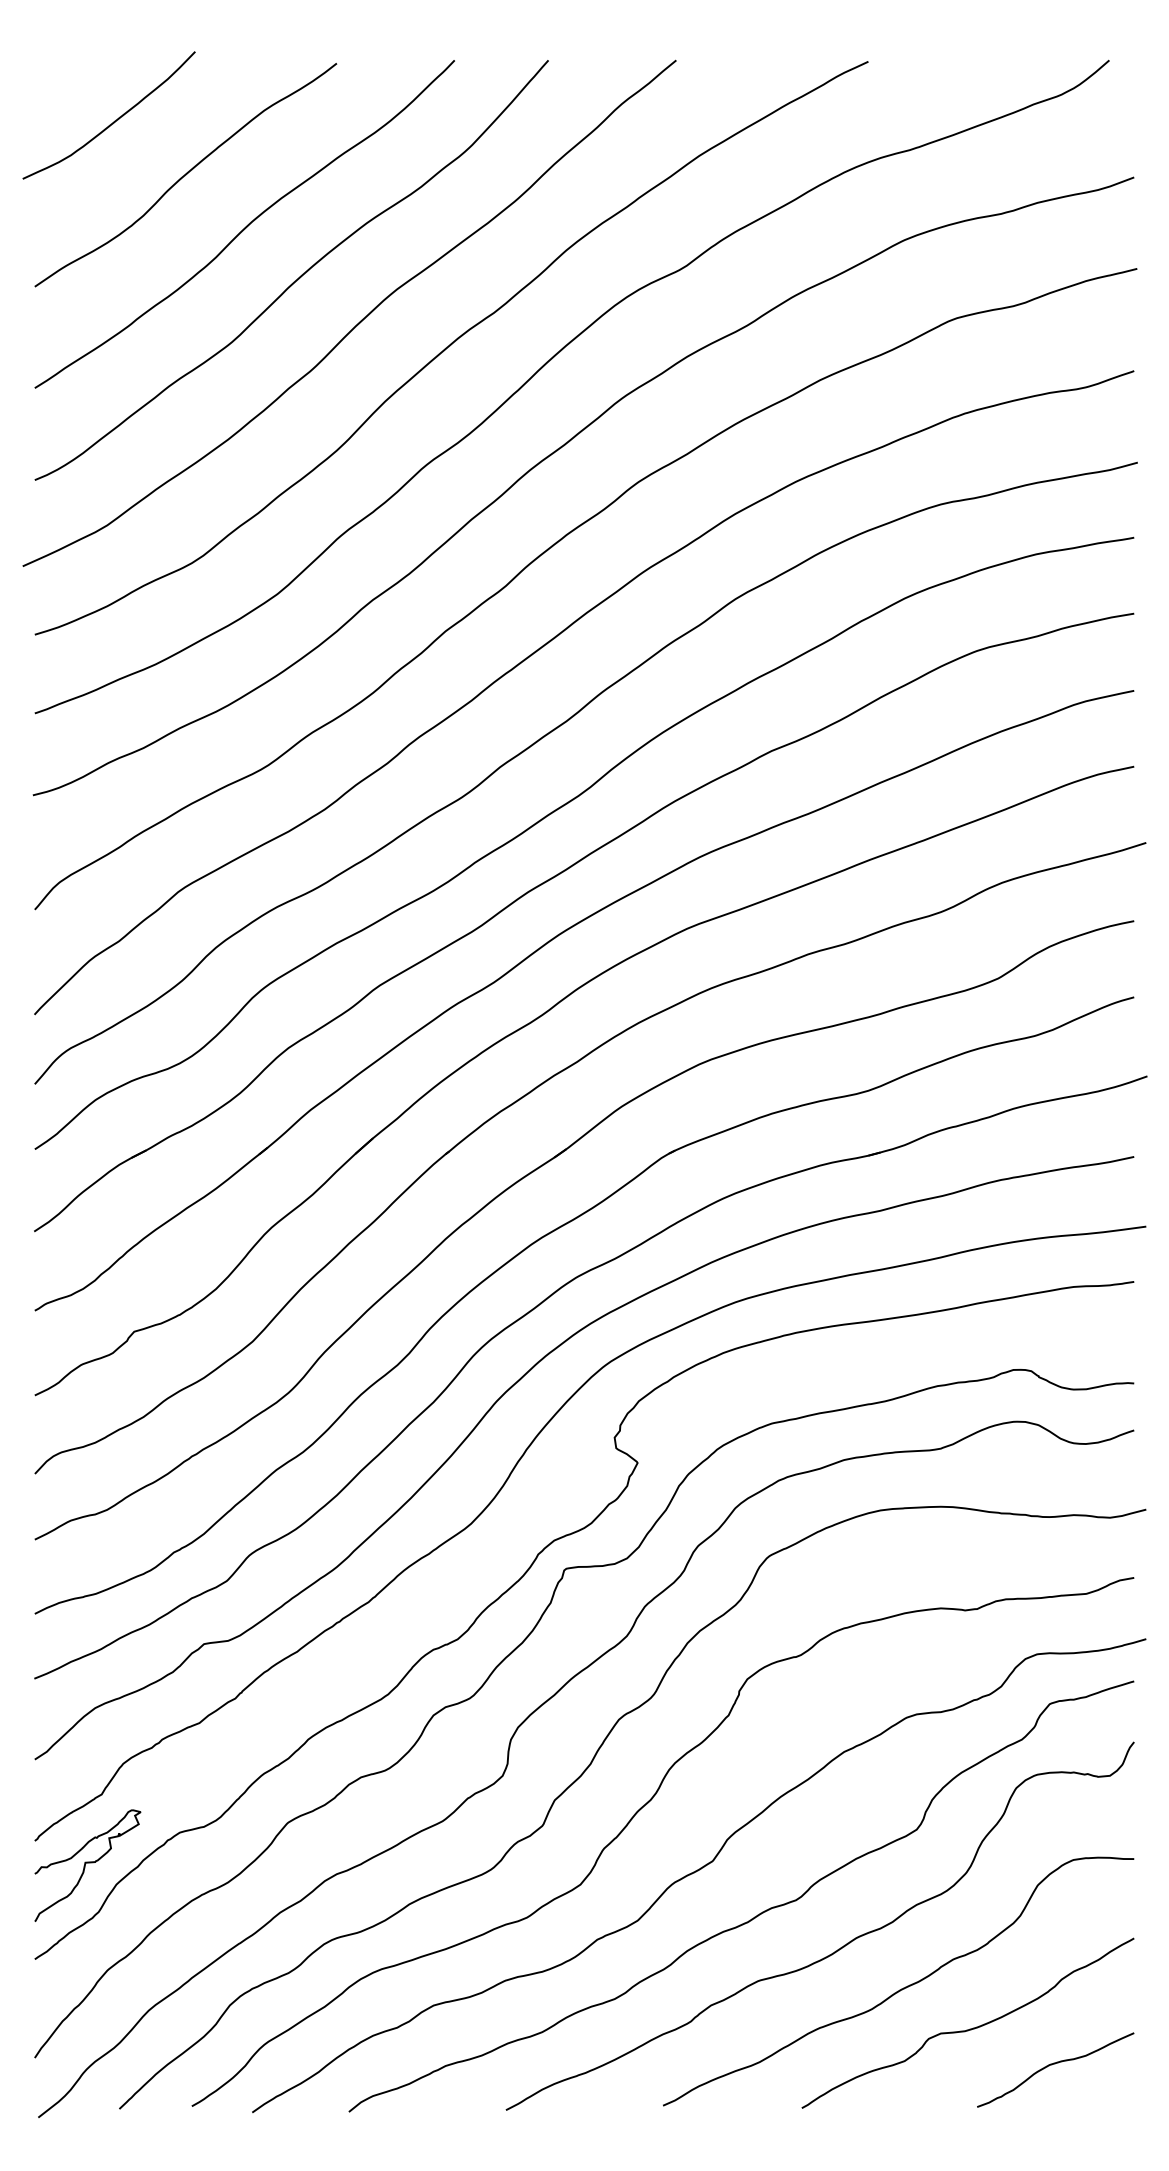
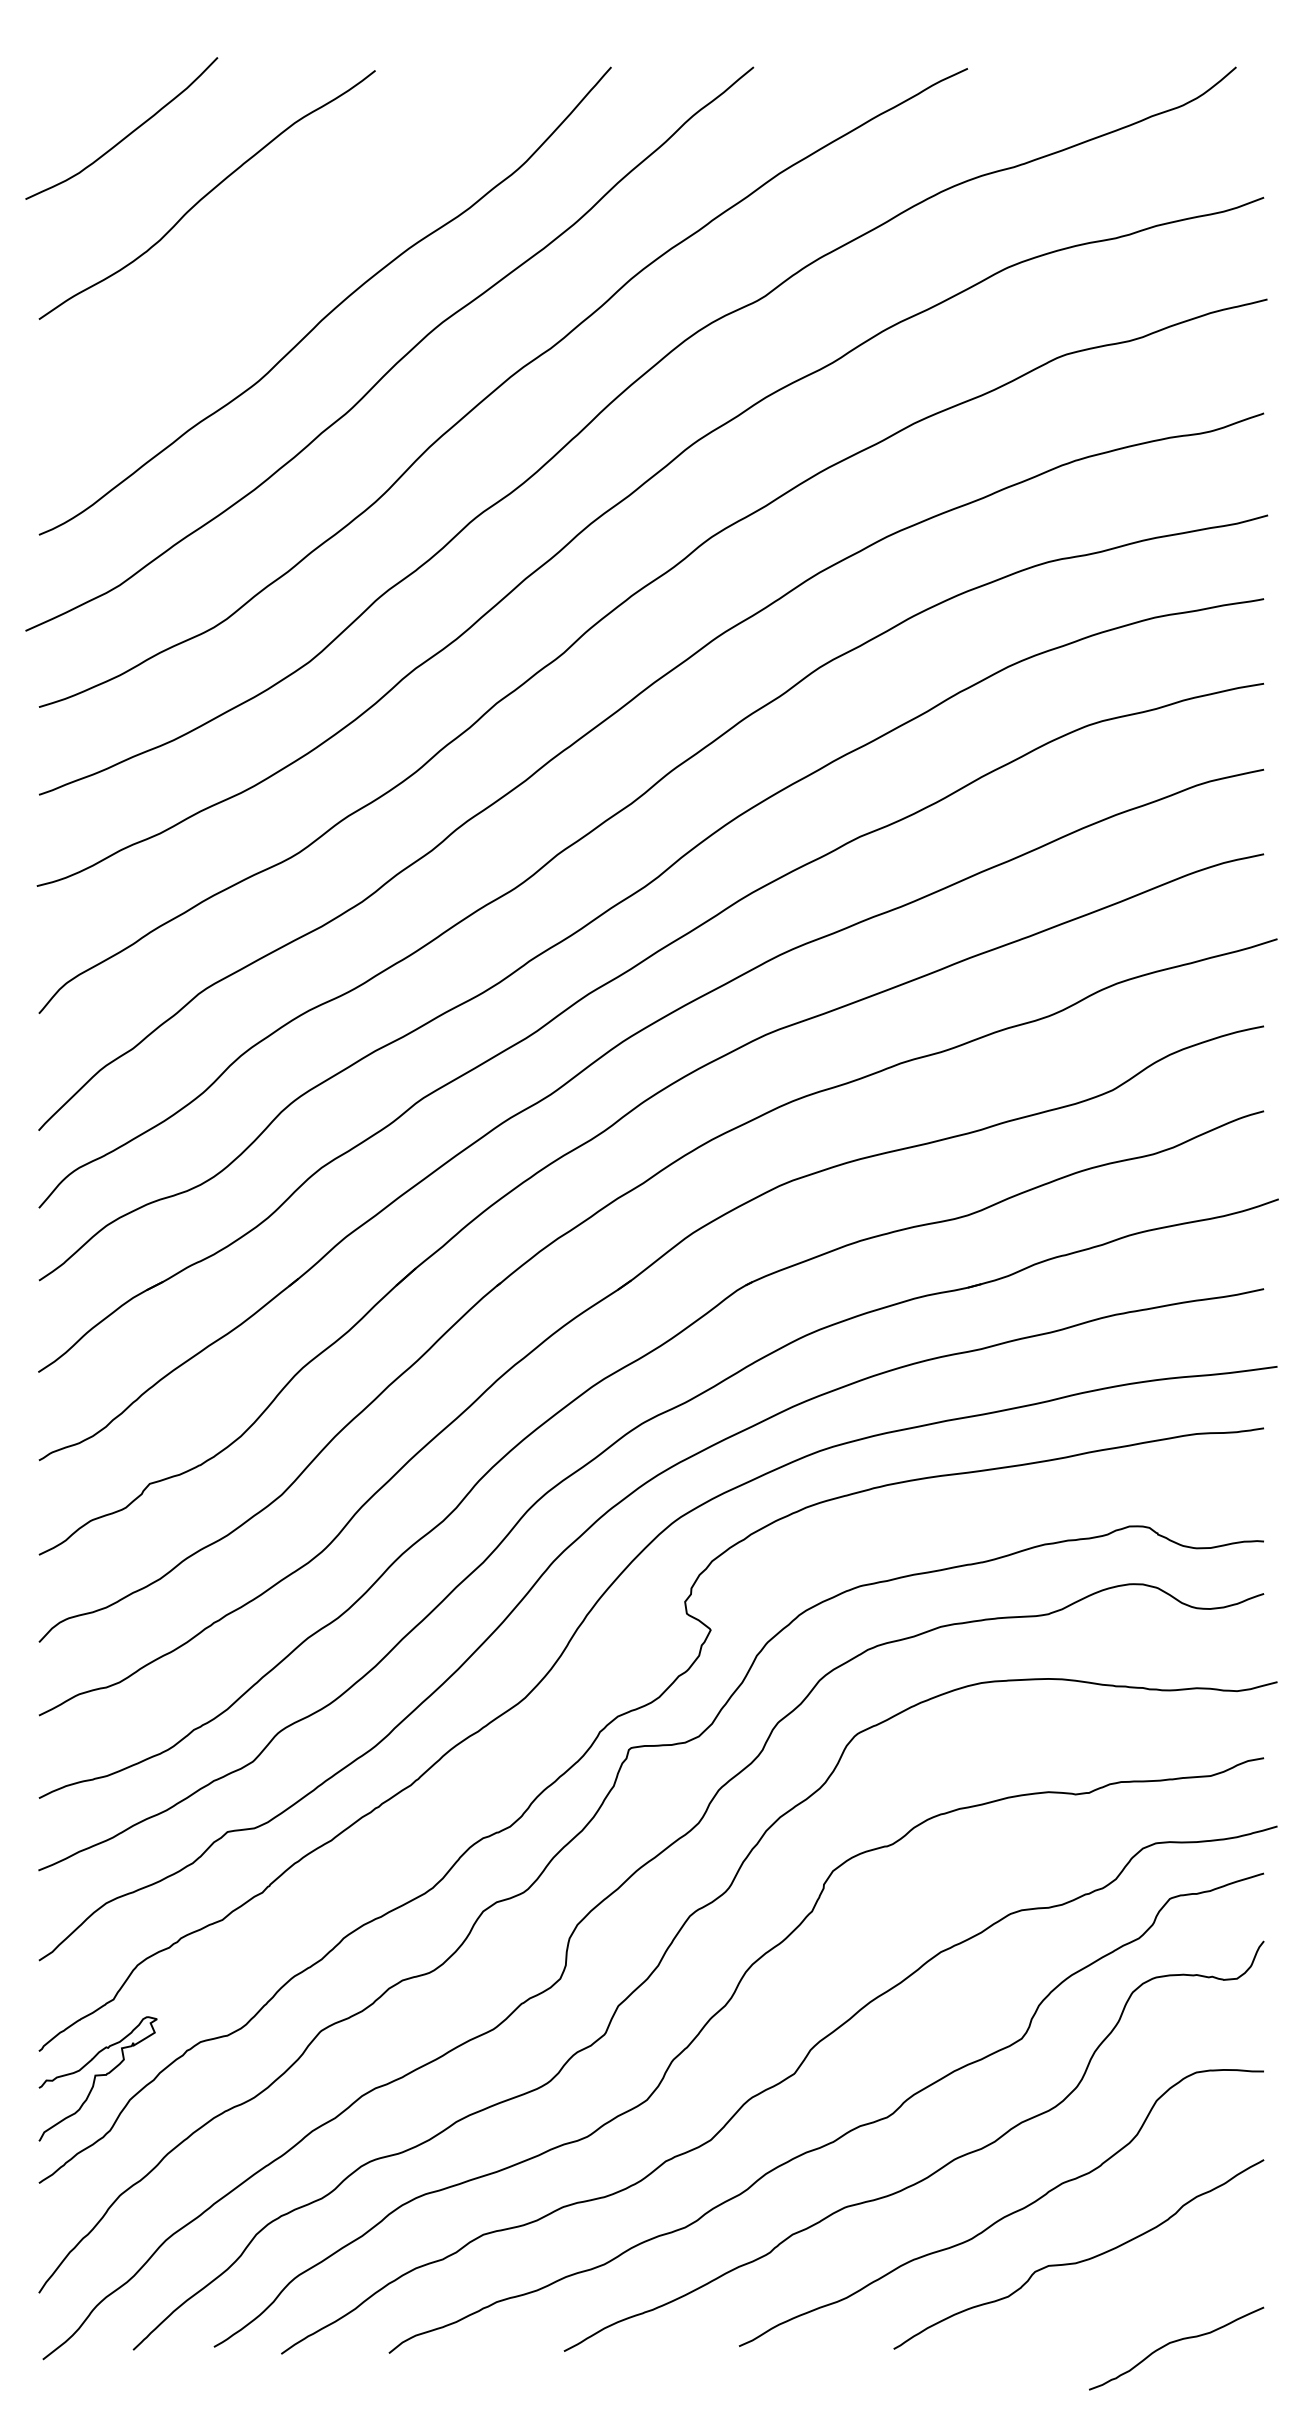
curve: (246, 225) -> (274, 251), removed
curve: (1054, 2064) -> (1175, 2342), moved

